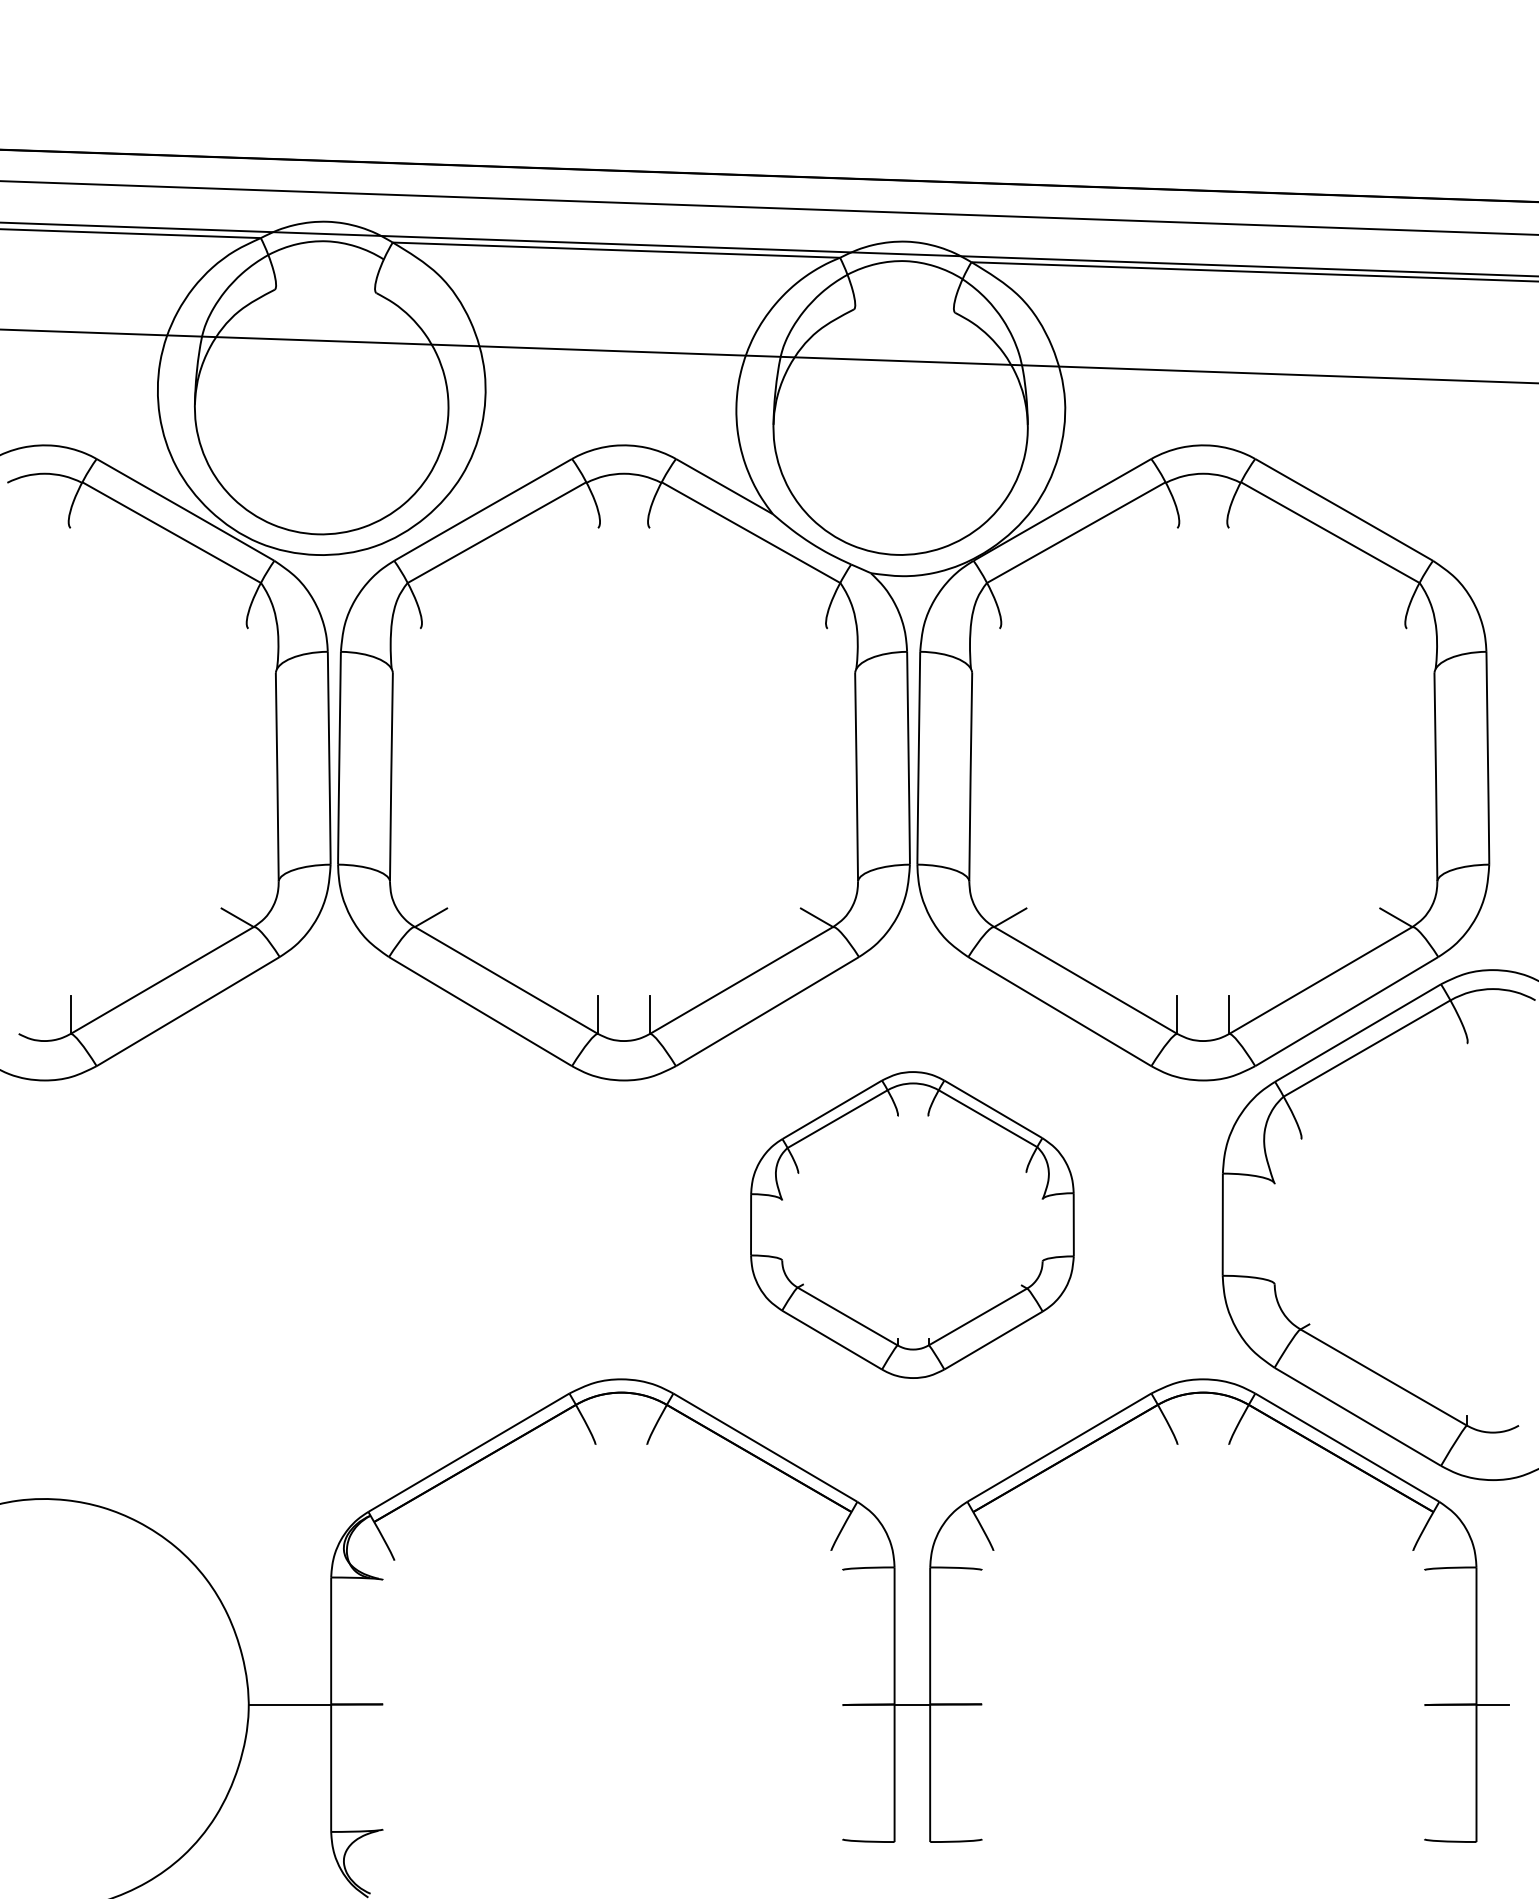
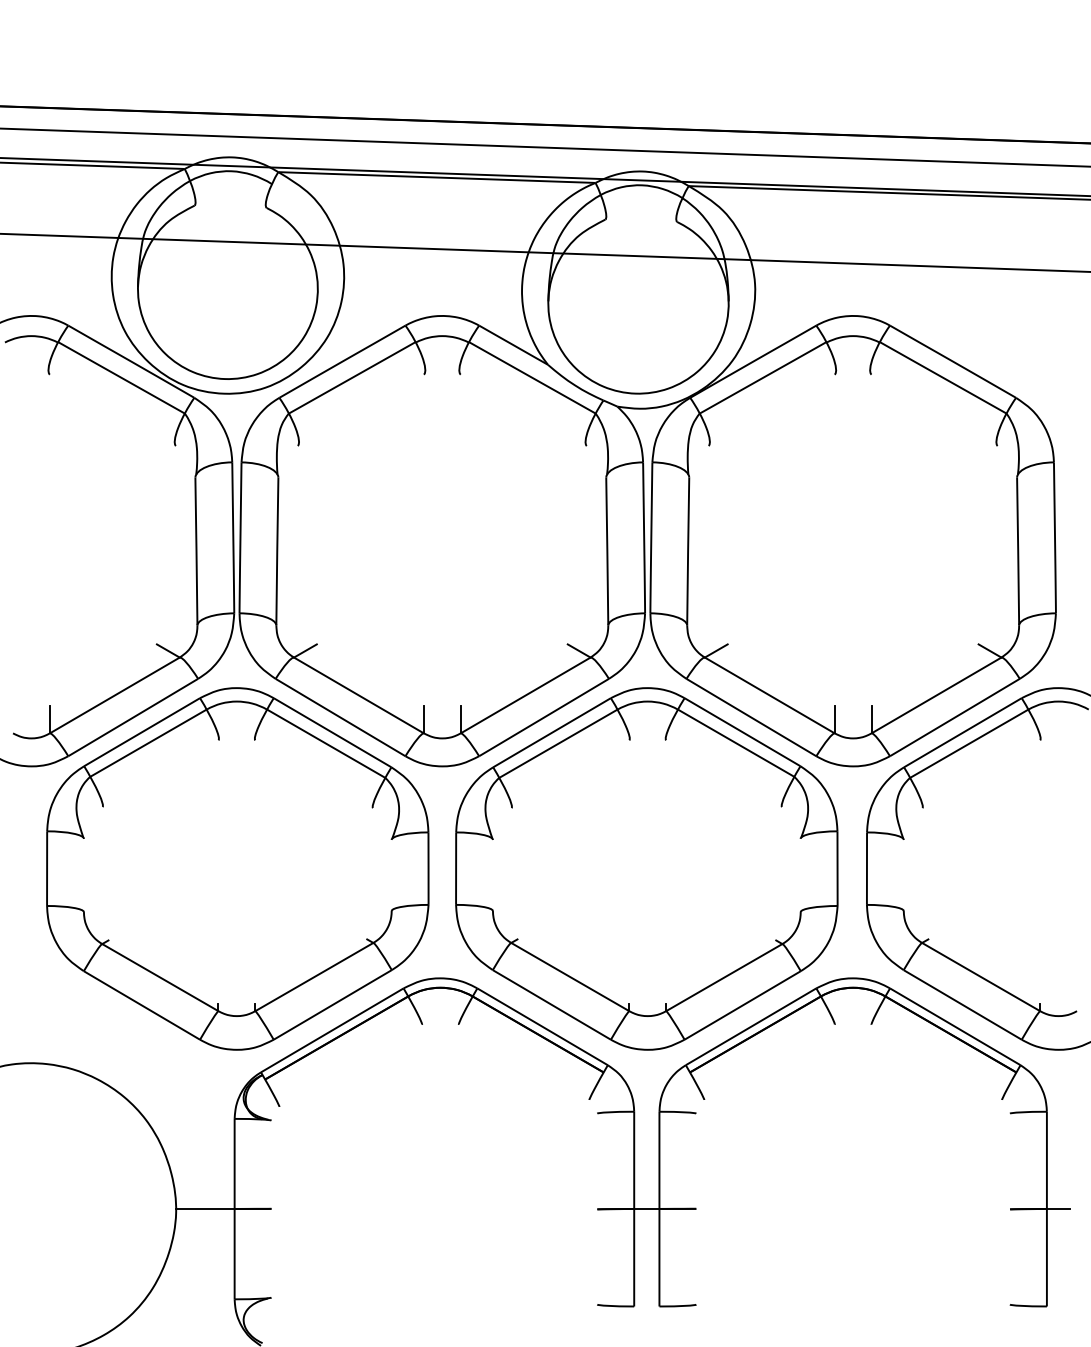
part: (335, 1224) -> (237, 868), added
part: (912, 1224) -> (646, 868), size x1.67

